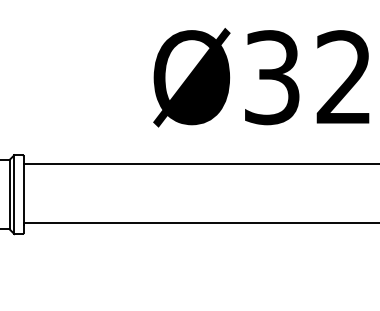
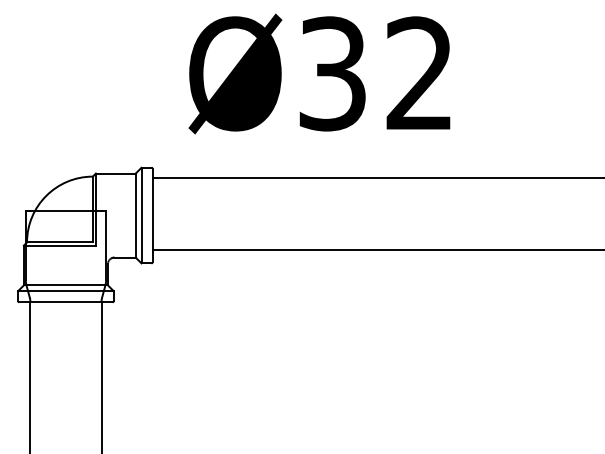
text: (261, 77) -> (319, 73), moved

